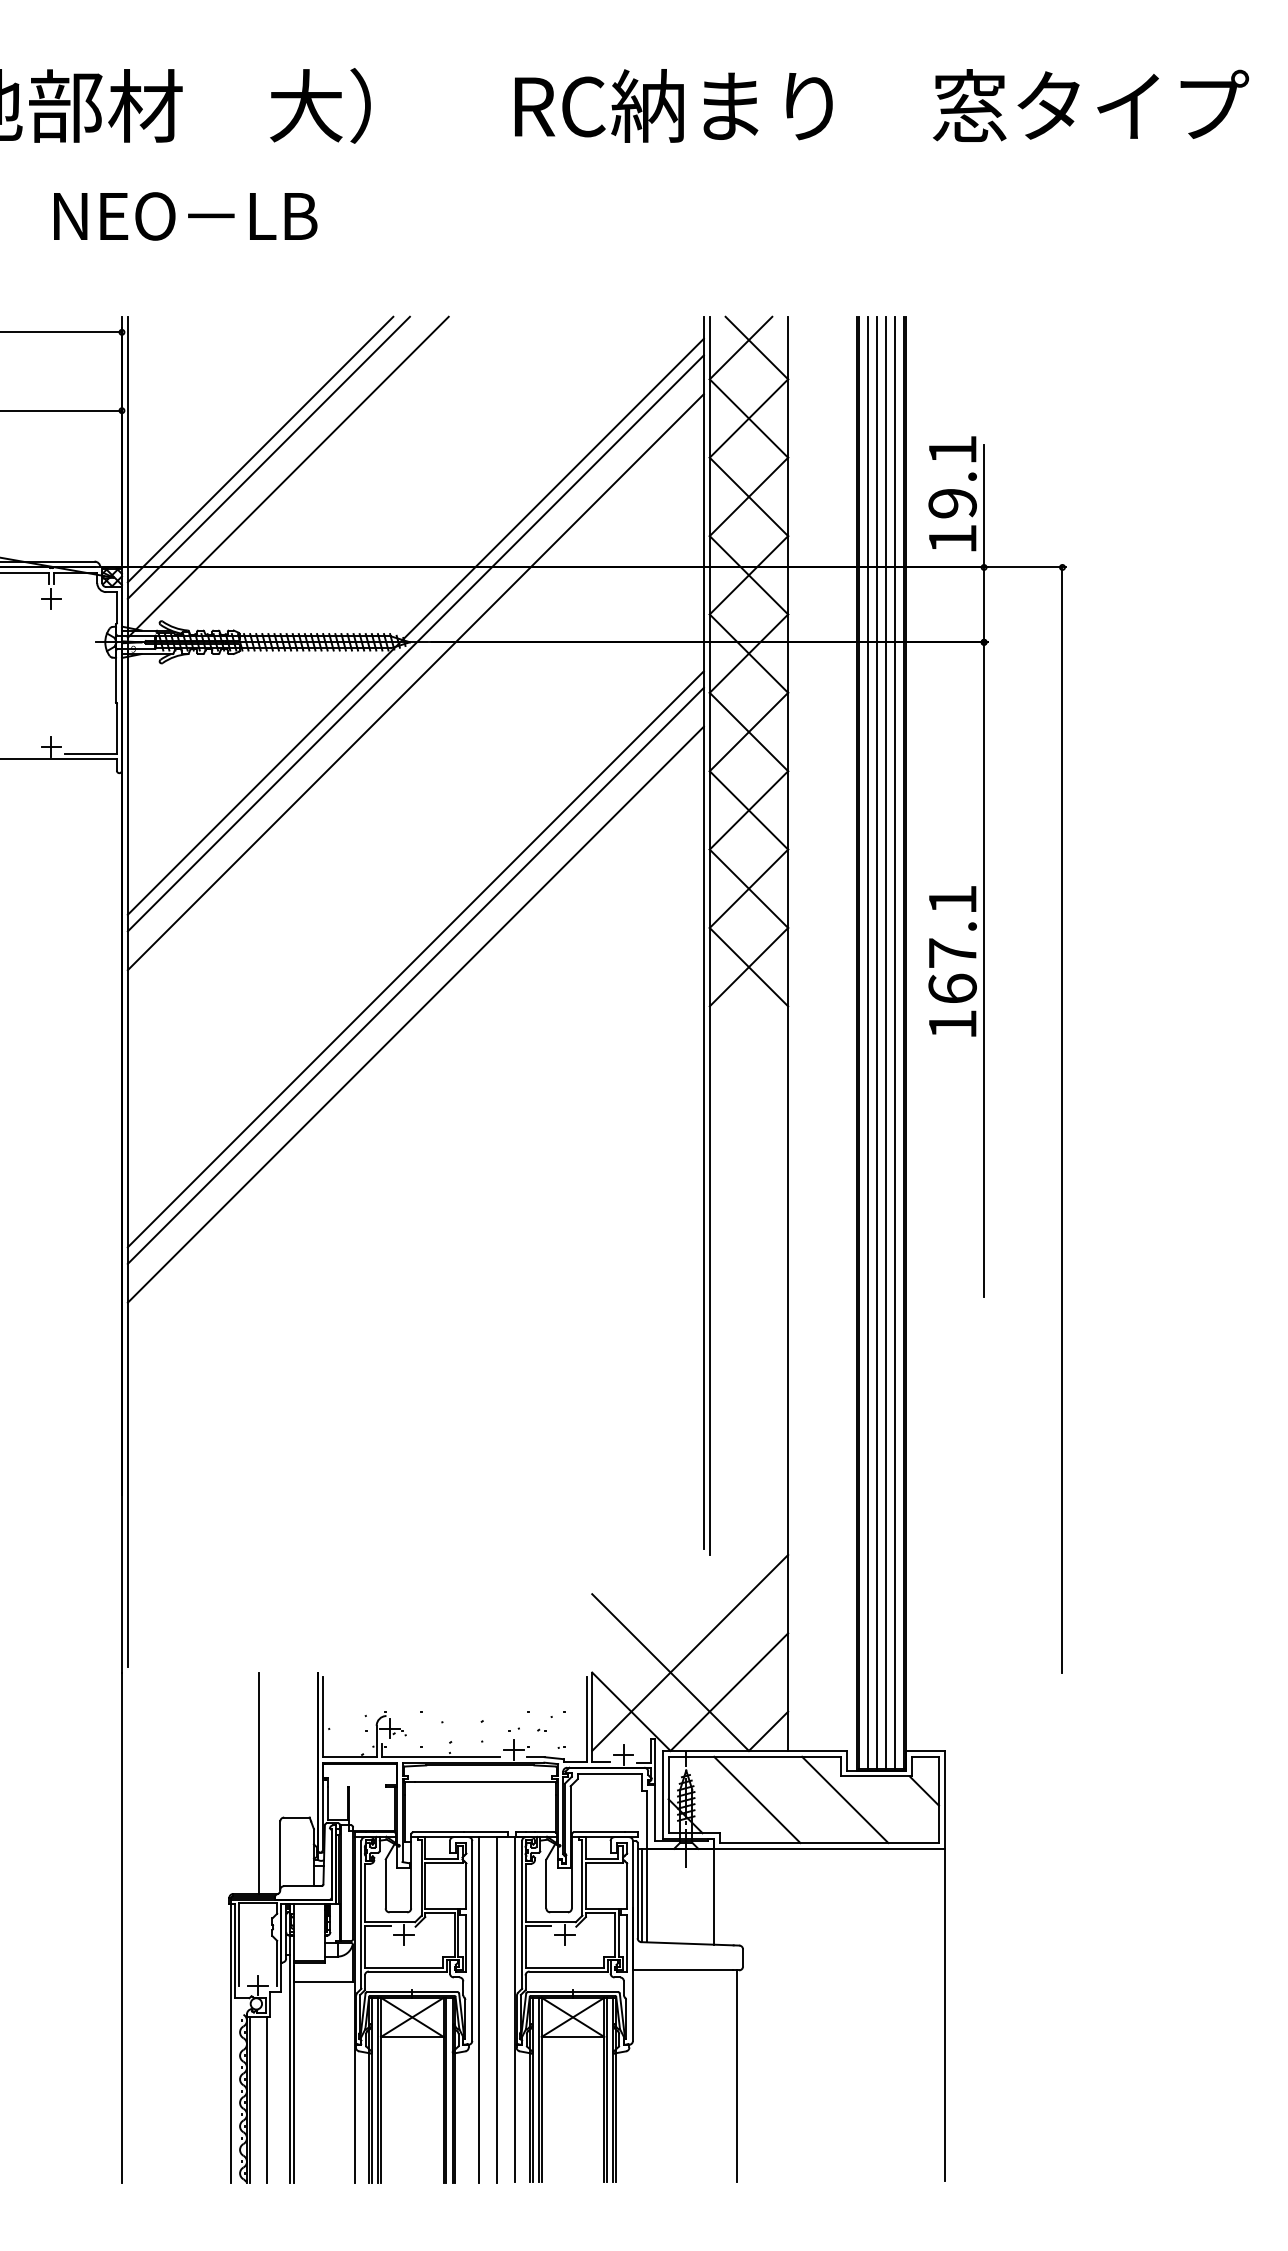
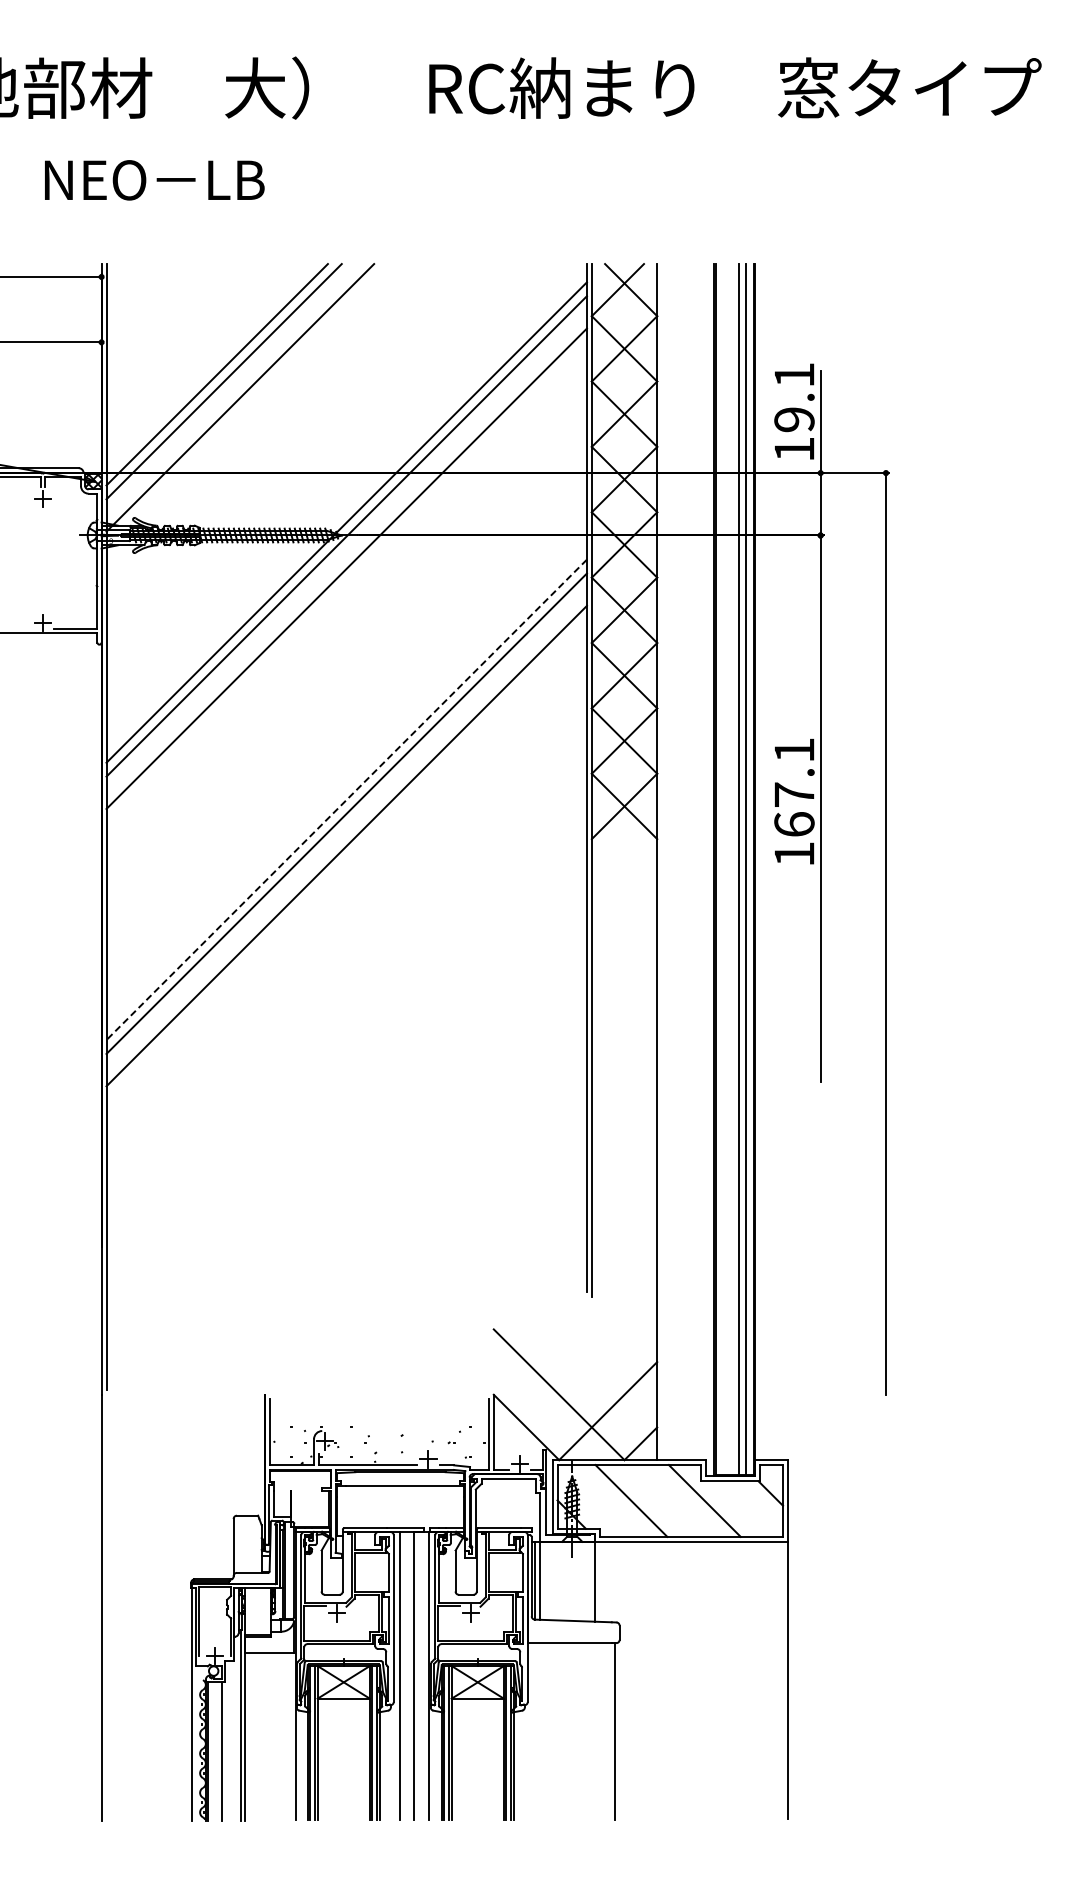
line: (415, 958) -> (346, 799), solid -> dashed
line: (867, 1042) -> (723, 869), removed
line: (877, 1042) -> (731, 869), removed
line: (690, 1653) -> (575, 1378), removed
line: (259, 1782) -> (216, 1486), removed

